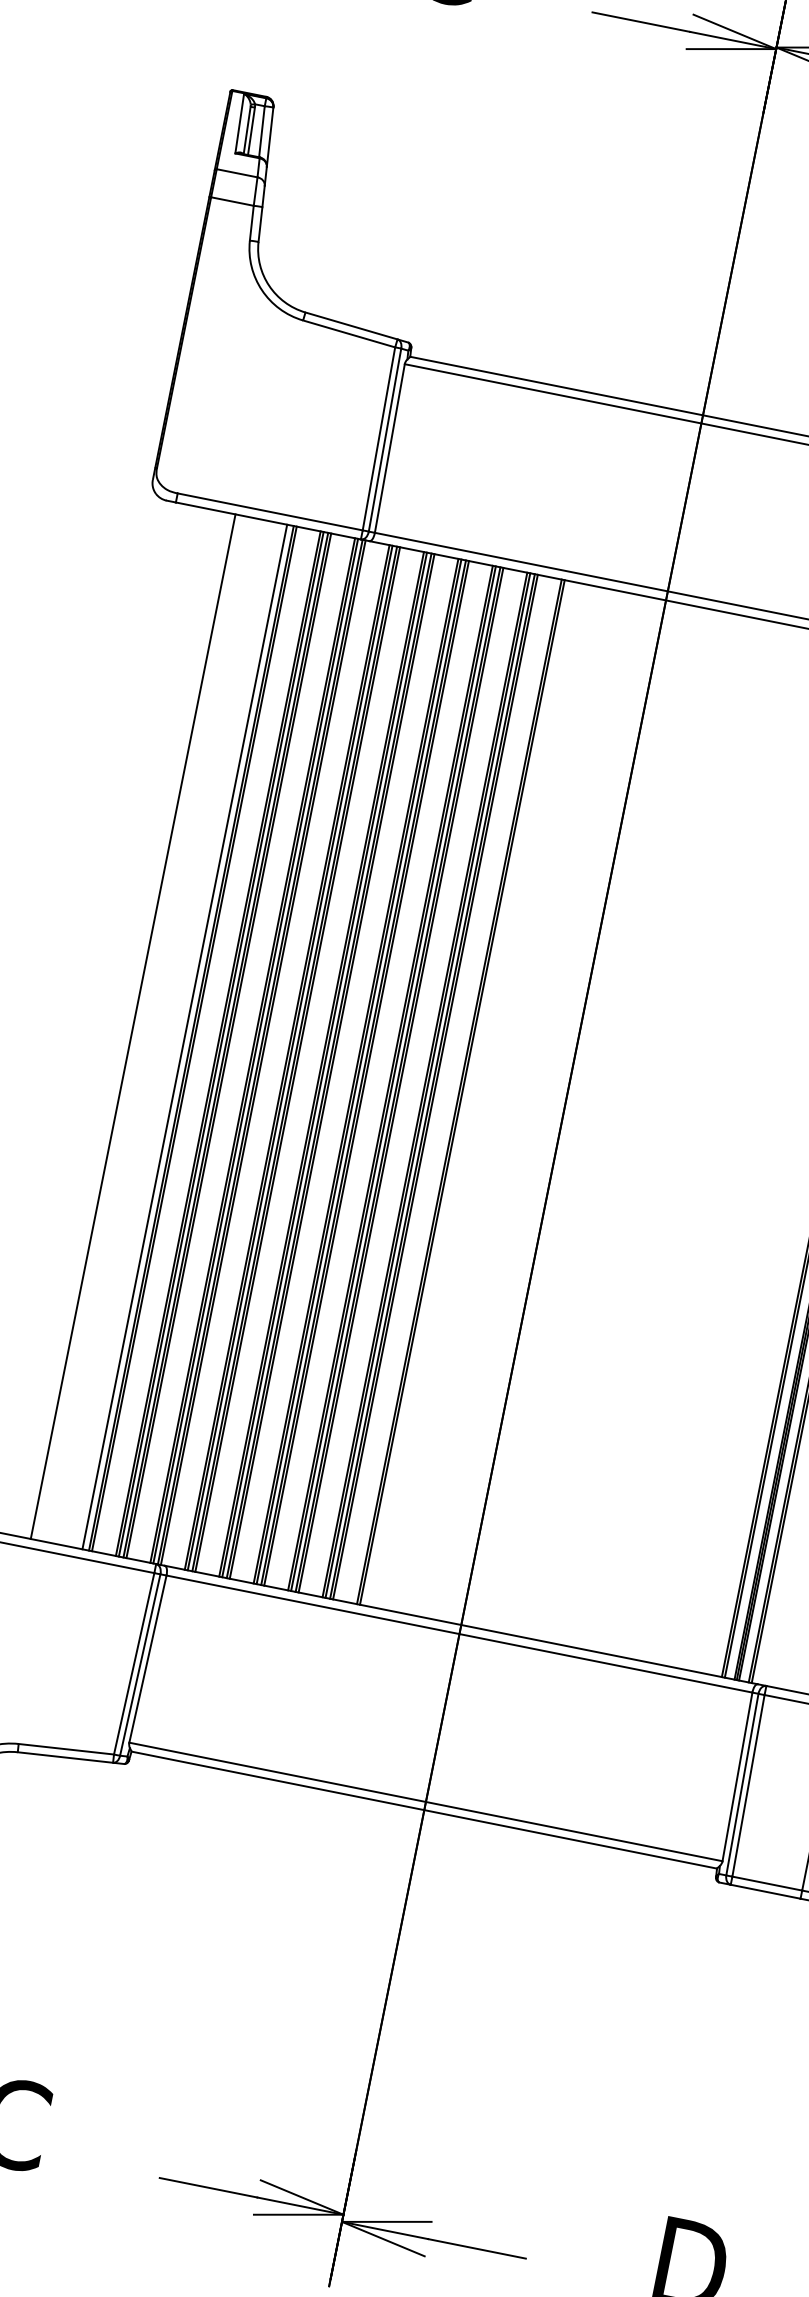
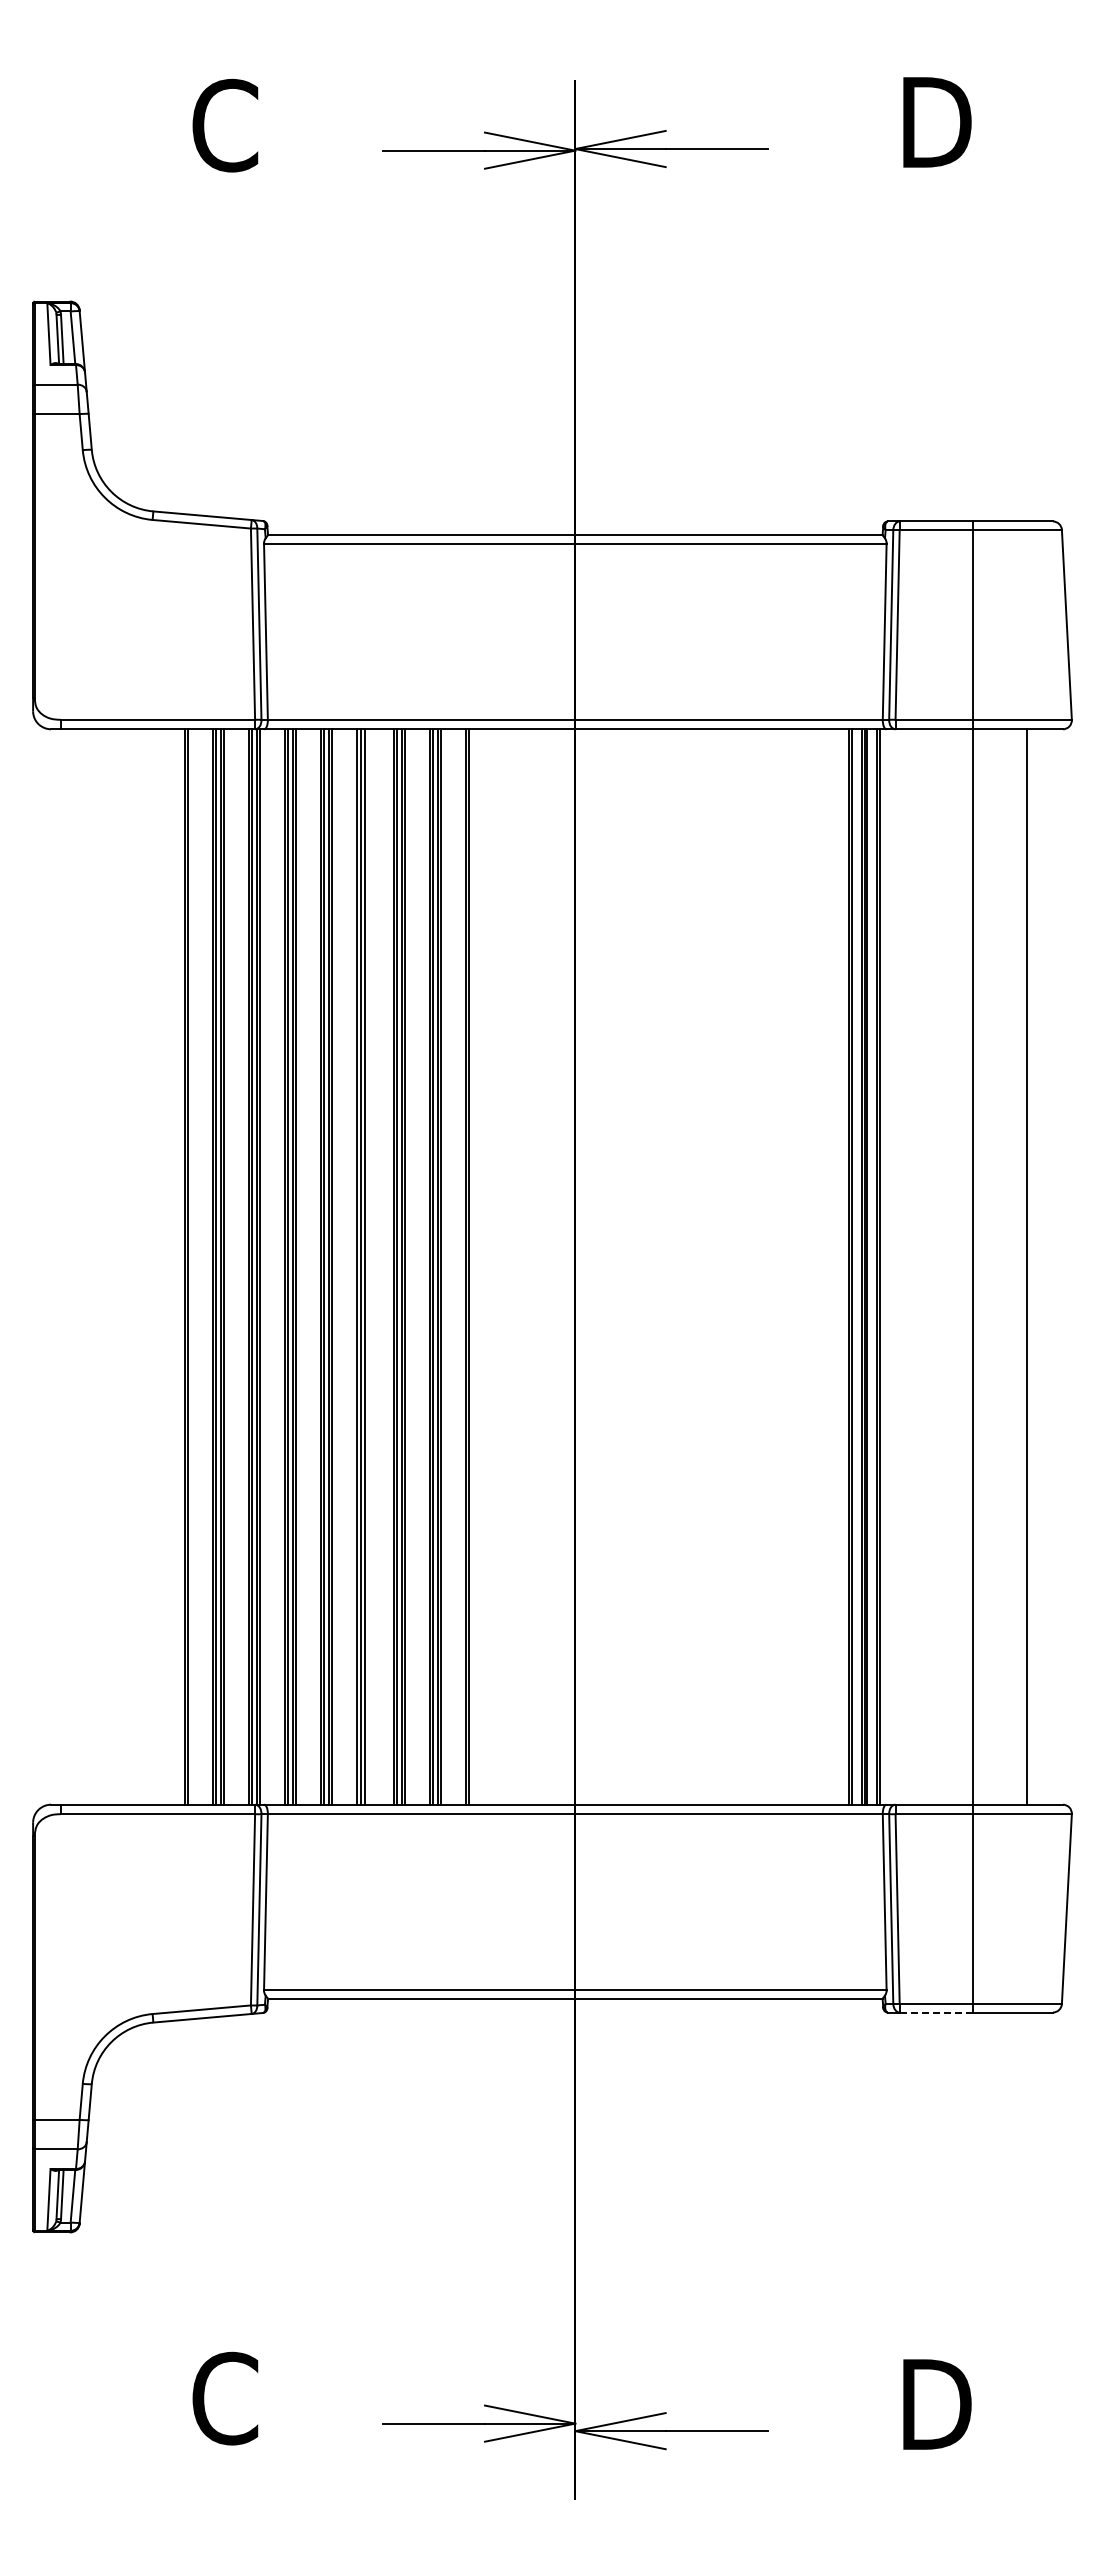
line: (133, 1026) -> (123, 1266), removed
line: (184, 1036) -> (177, 1266), removed
line: (366, 1072) -> (368, 1266), removed
line: (765, 1891) -> (936, 2012), solid -> dashed

